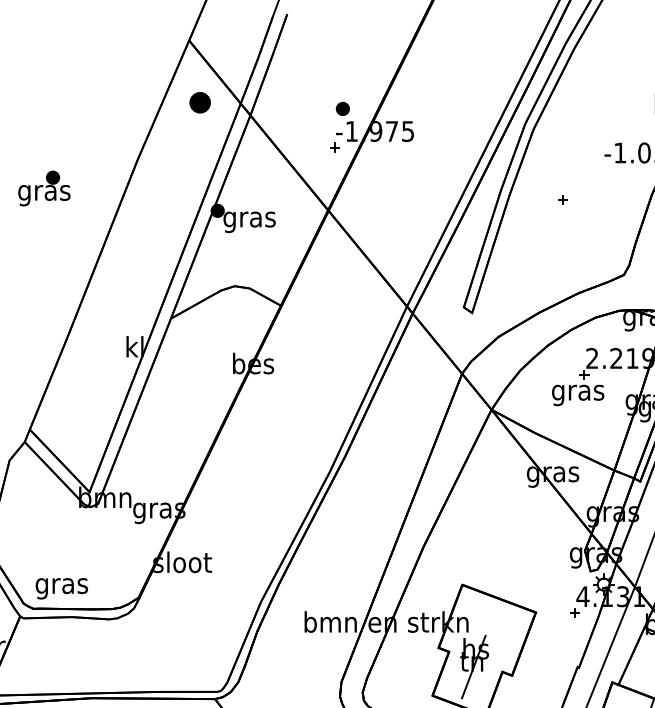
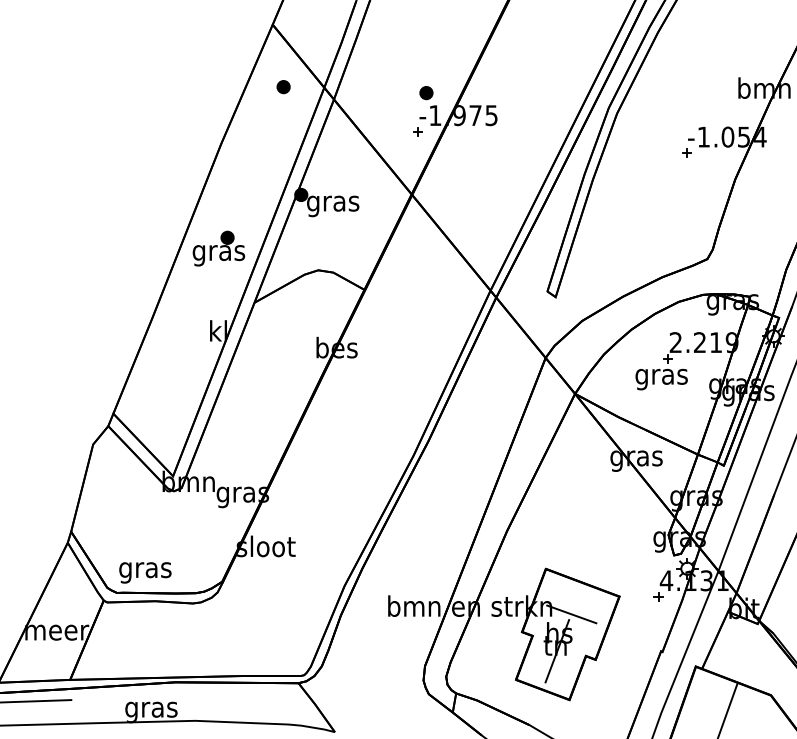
part: (199, 103) -> (283, 87), size x0.62
part: (43, 188) -> (218, 248), moved
part: (562, 199) -> (686, 152), moved
line: (487, 630) -> (571, 614), added

